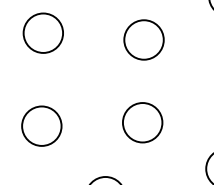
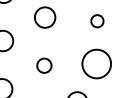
circle: (144, 40) -> (97, 21), size x0.6
circle: (142, 121) -> (96, 63), size x1.4
circle: (42, 125) -> (44, 65), size x0.7

